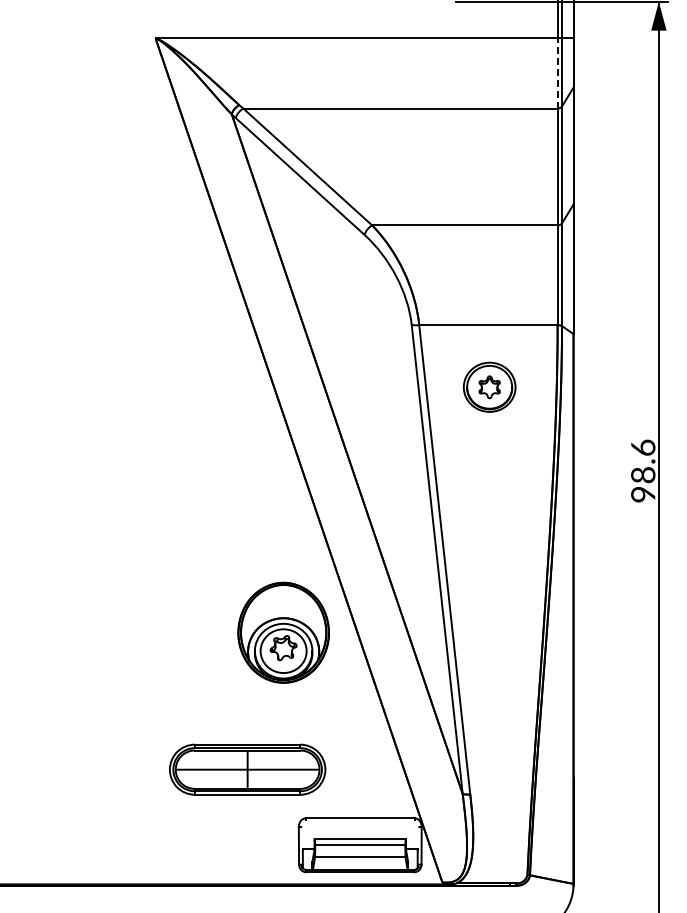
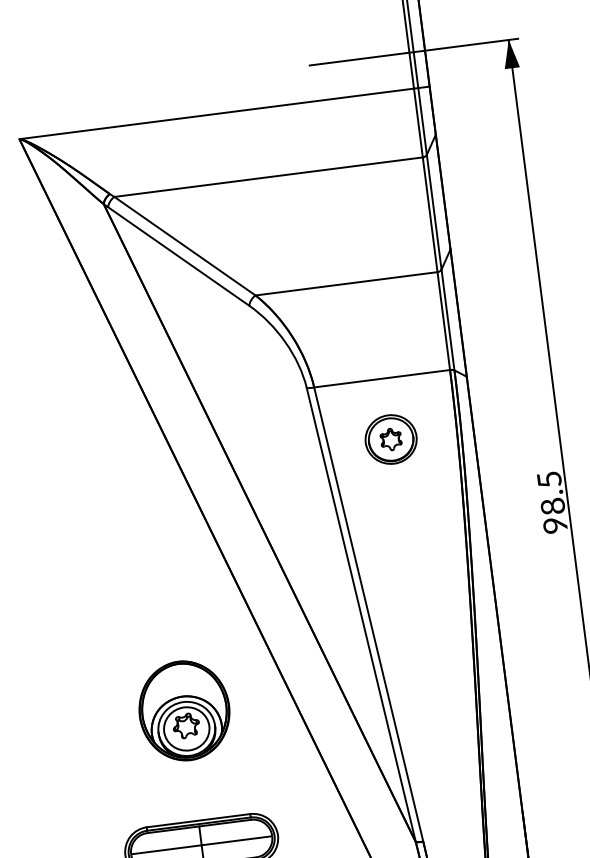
line: (557, 73) -> (418, 123), dashed -> solid
text: (643, 447) -> (549, 479), 98.6 -> 98.5
part: (283, 632) -> (184, 710), moved

